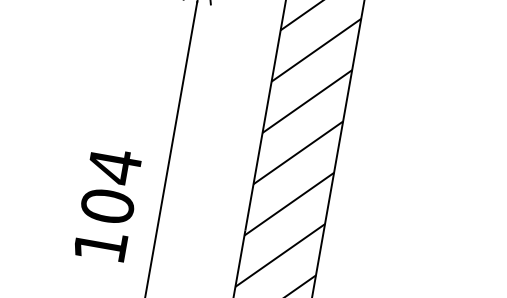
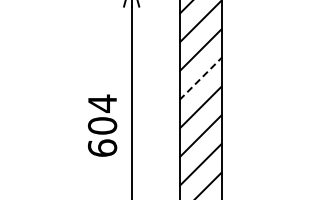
line: (299, 152) -> (201, 78), solid -> dashed
text: (100, 244) -> (102, 147), 104 -> 604

